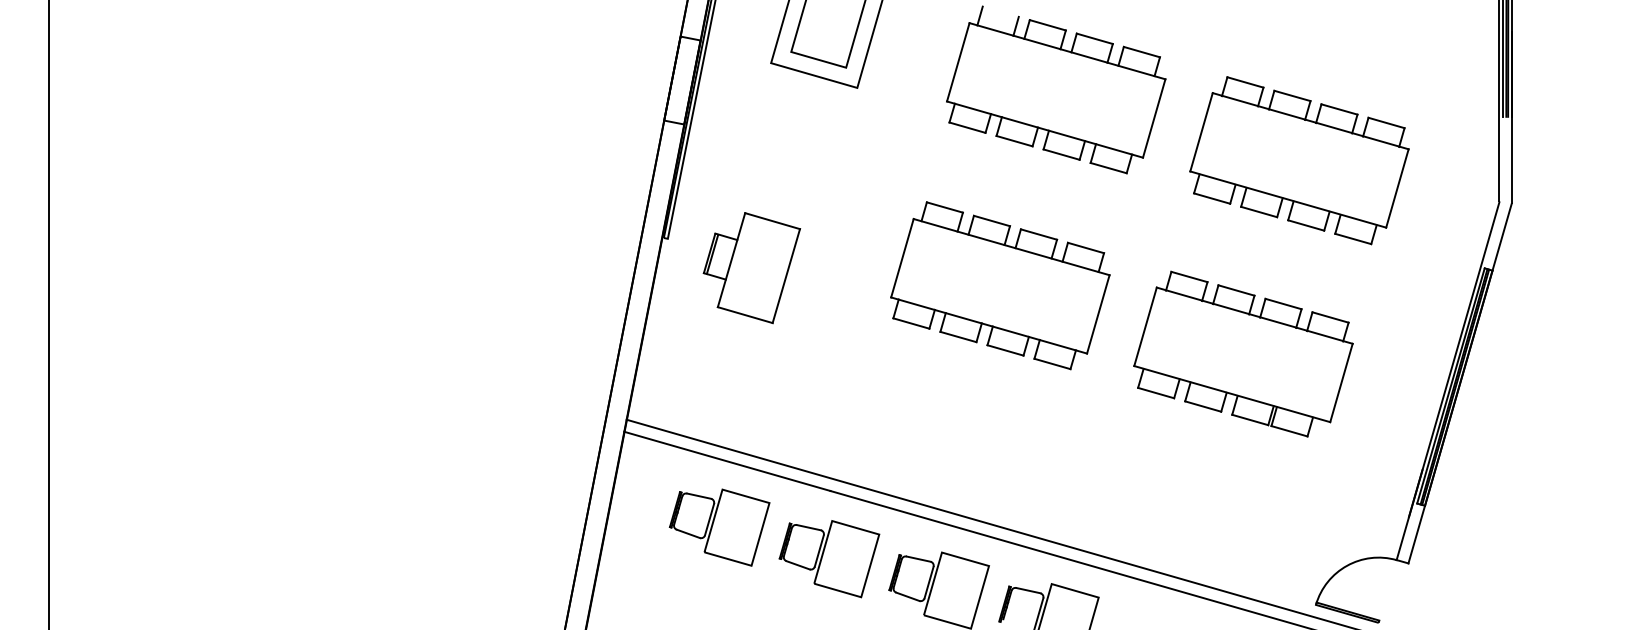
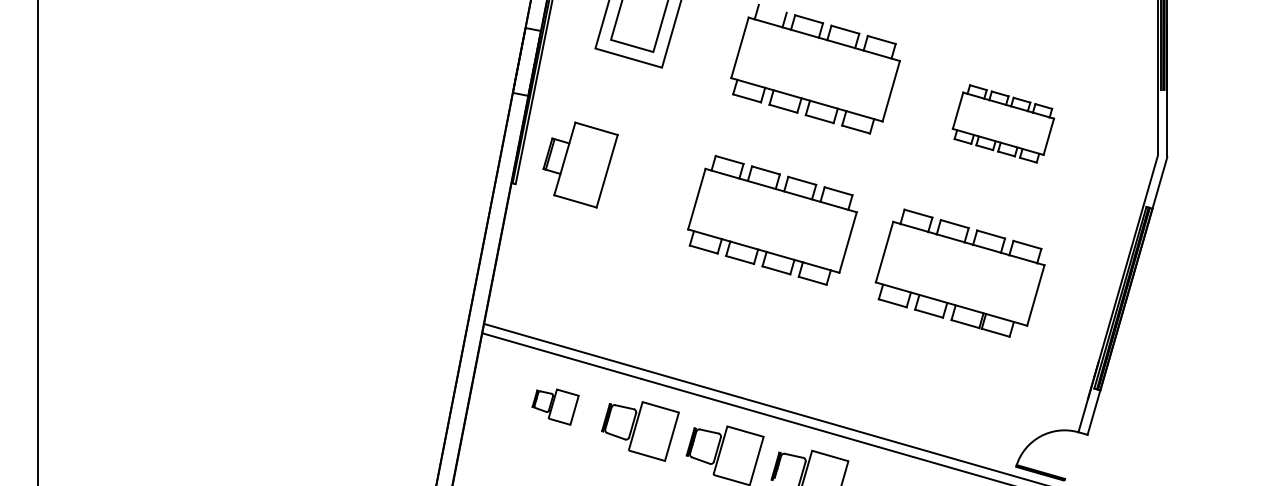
part: (1299, 160) -> (1003, 123), size x0.6
part: (751, 268) -> (580, 165), moved
part: (719, 527) -> (555, 407), size x0.6

